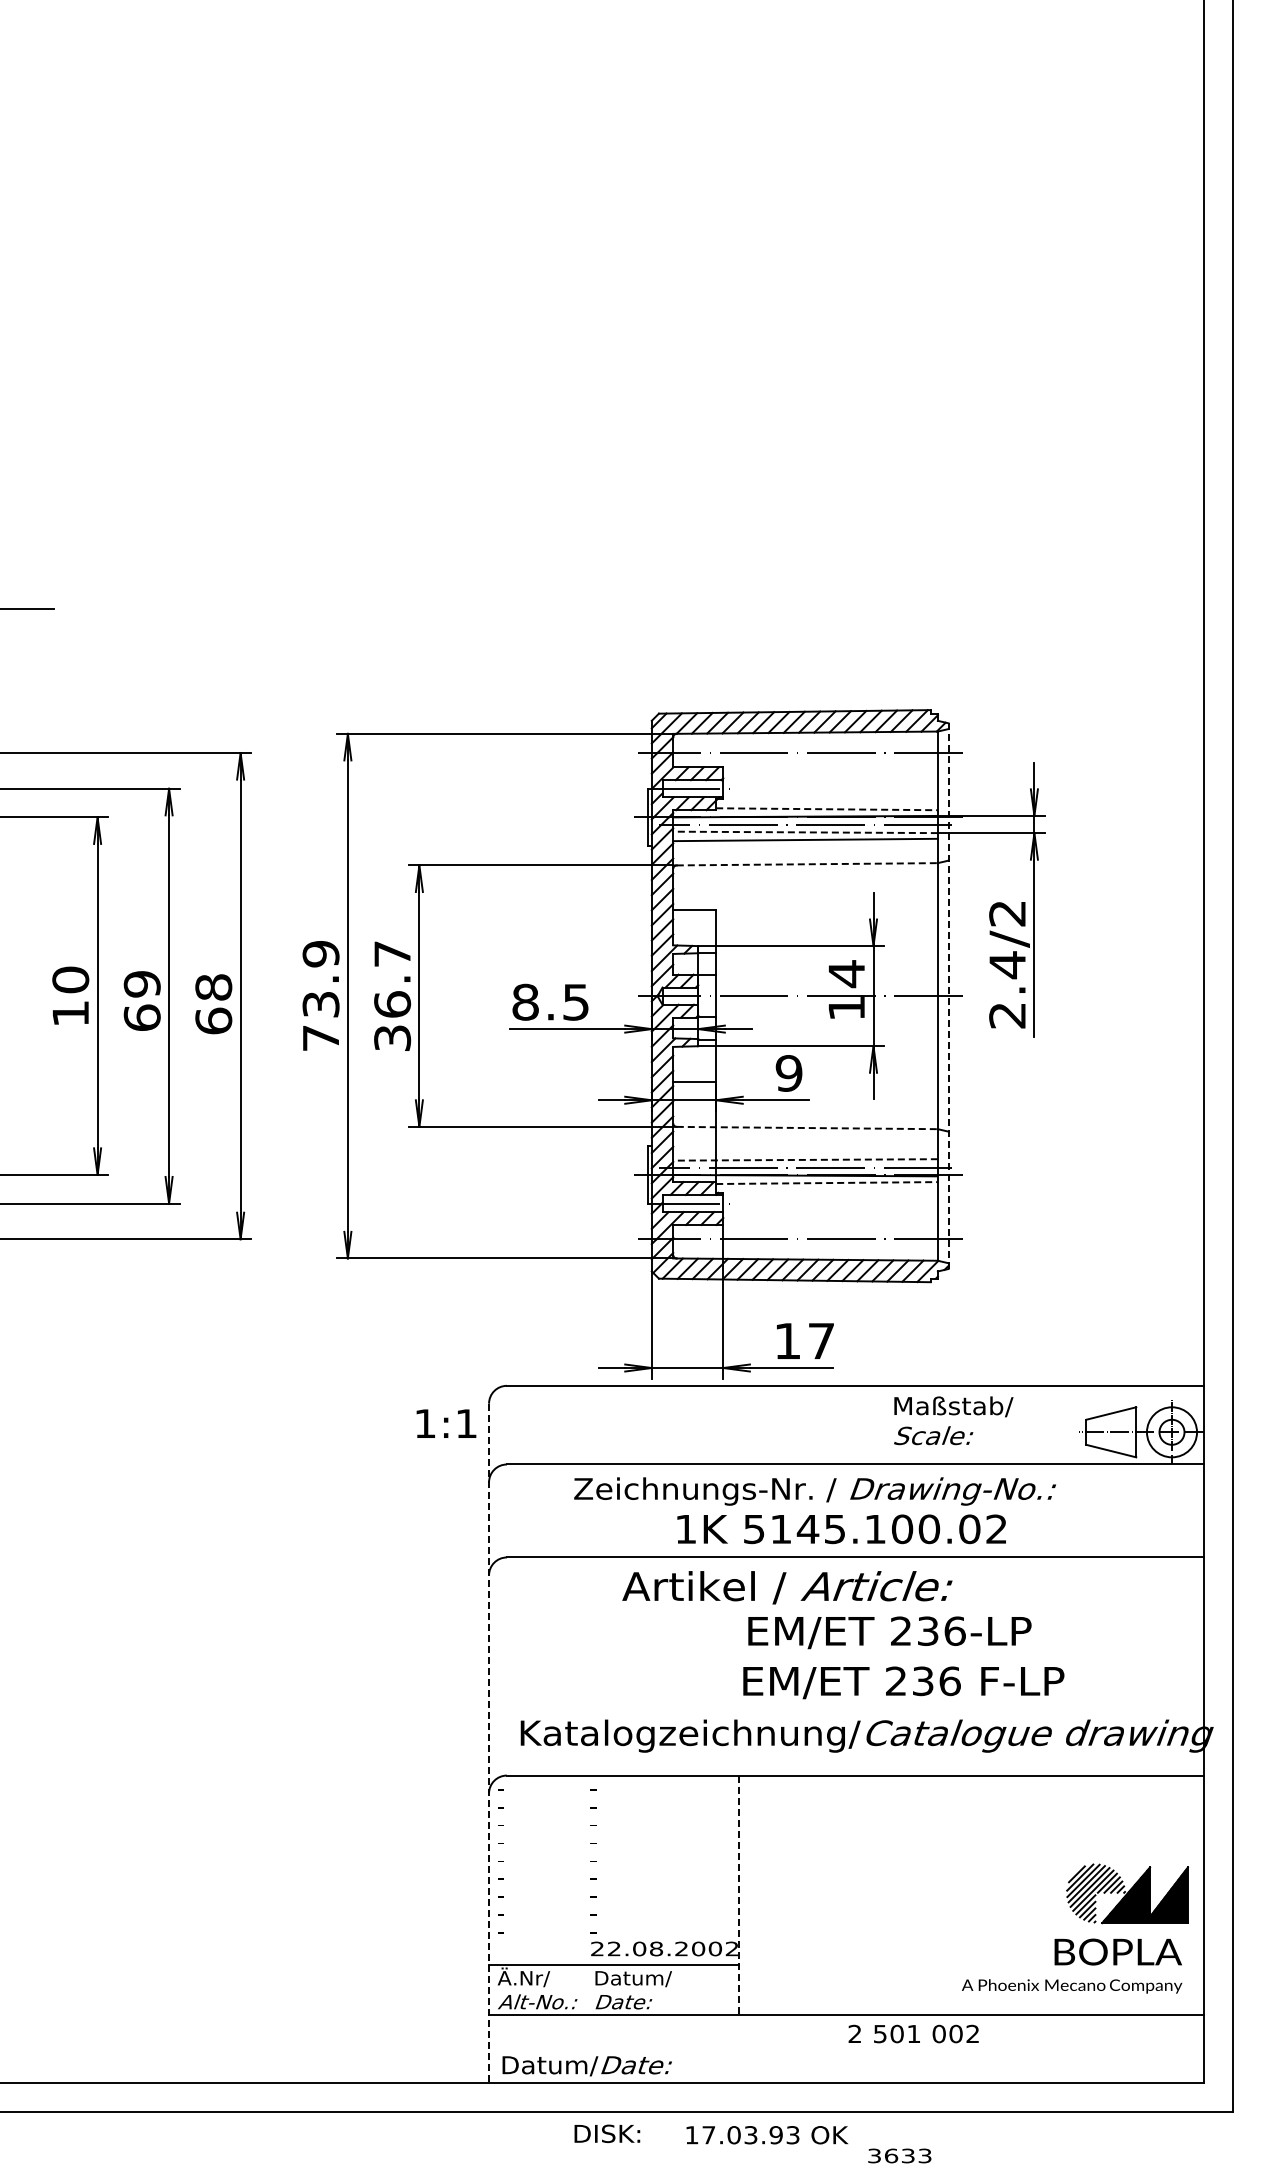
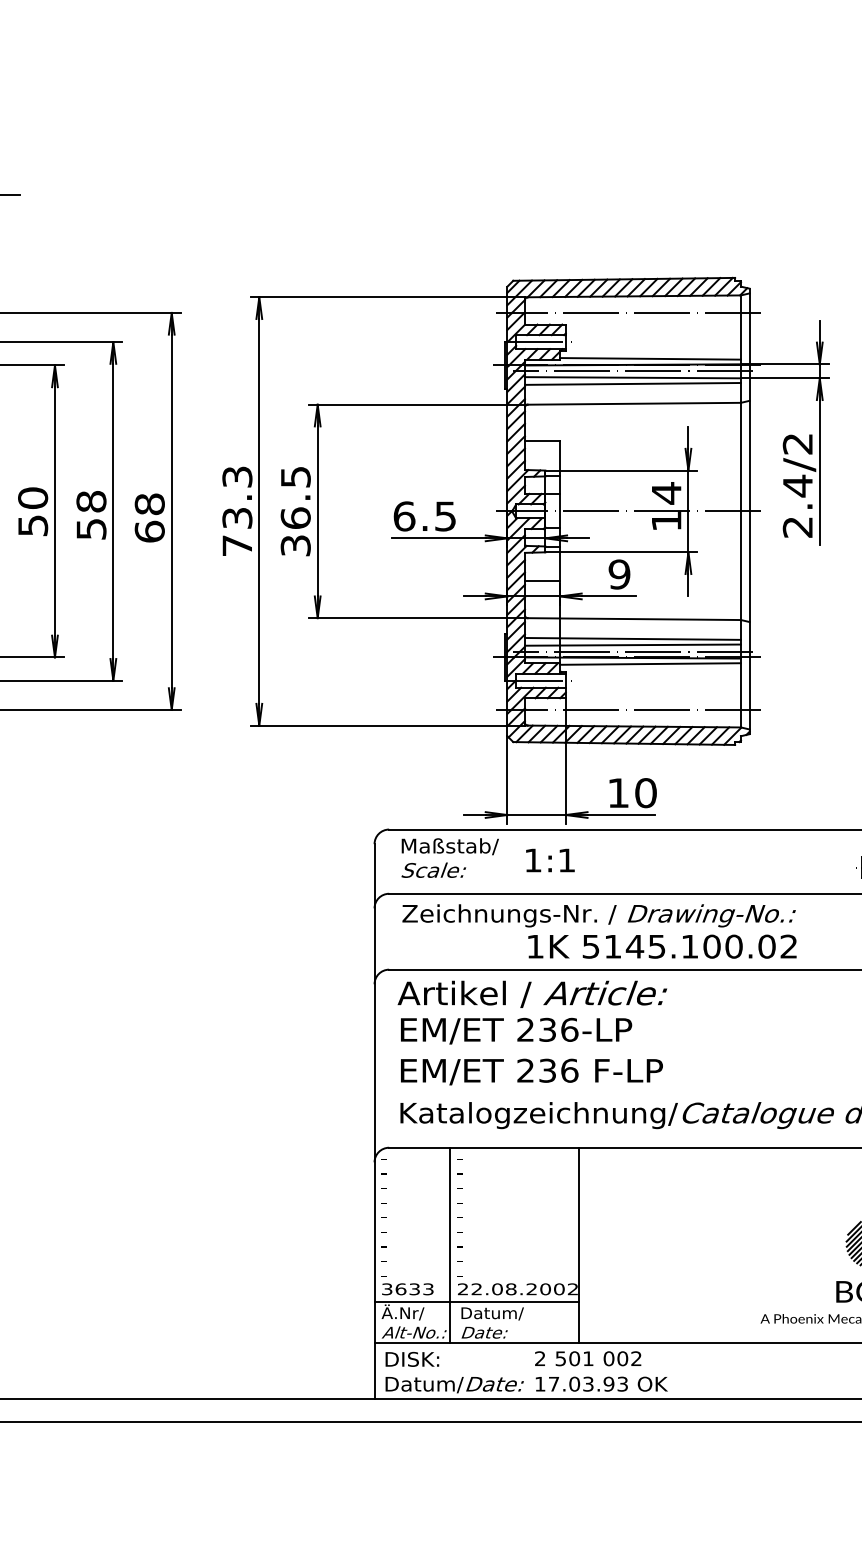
line: (827, 809) -> (650, 359), dashed -> solid
line: (805, 832) -> (632, 377), dashed -> solid
line: (807, 864) -> (634, 403), dashed -> solid
text: (392, 953) -> (295, 476), 36.7 -> 36.5
text: (320, 954) -> (236, 477), 73.9 -> 73.3
line: (948, 996) -> (749, 511), dashed -> solid
text: (141, 1000) -> (90, 514), 69 -> 58
text: (525, 1001) -> (404, 515), 8.5 -> 6.5
text: (70, 1013) -> (32, 525), 10 -> 50
line: (807, 1128) -> (634, 619), dashed -> solid
line: (805, 1152) -> (632, 639), added
line: (805, 1159) -> (632, 644), dashed -> solid
line: (827, 1183) -> (650, 664), dashed -> solid
text: (821, 1340) -> (645, 792), 17 -> 10
text: (953, 1420) -> (450, 857), moved
text: (446, 1423) -> (550, 860), moved
text: (814, 1491) -> (598, 915), moved
text: (787, 1587) -> (532, 994), moved
text: (889, 1632) -> (516, 1030), moved
text: (903, 1682) -> (531, 1071), moved
line: (489, 1743) -> (374, 1121), dashed -> solid
line: (582, 1895) -> (450, 1245), added
line: (739, 1895) -> (579, 1245), dashed -> solid
text: (913, 2033) -> (588, 1358), moved
text: (607, 2133) -> (412, 1359), moved
text: (767, 2135) -> (601, 1384), moved
text: (899, 2155) -> (407, 1288), moved

